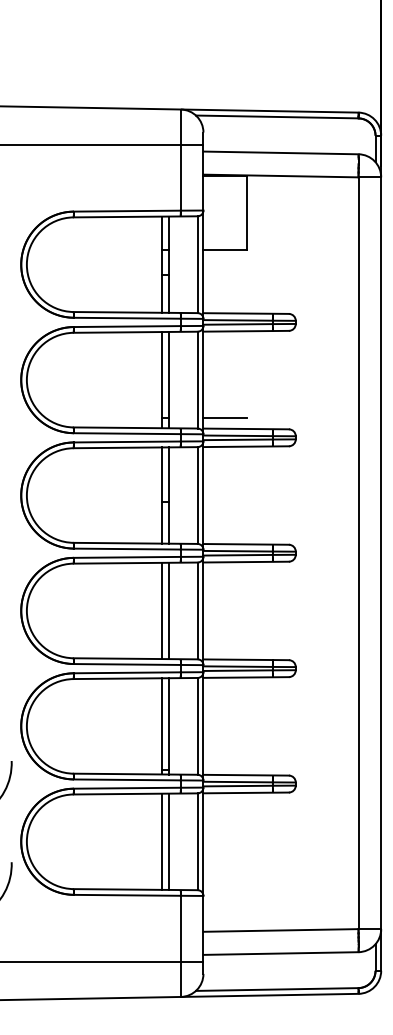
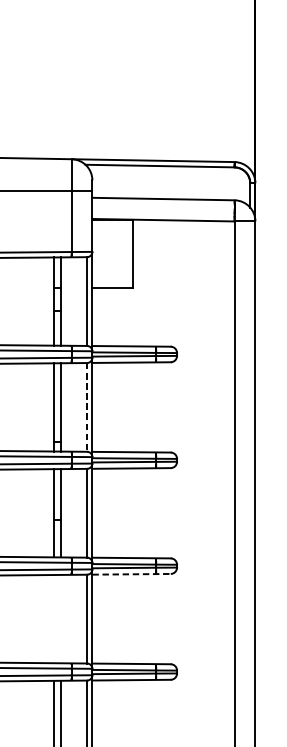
line: (197, 380) -> (86, 407), solid -> dashed
line: (225, 418) -> (112, 442), removed
line: (246, 562) -> (131, 574), solid -> dashed
line: (161, 610) -> (53, 618), removed
line: (168, 610) -> (60, 618), removed

